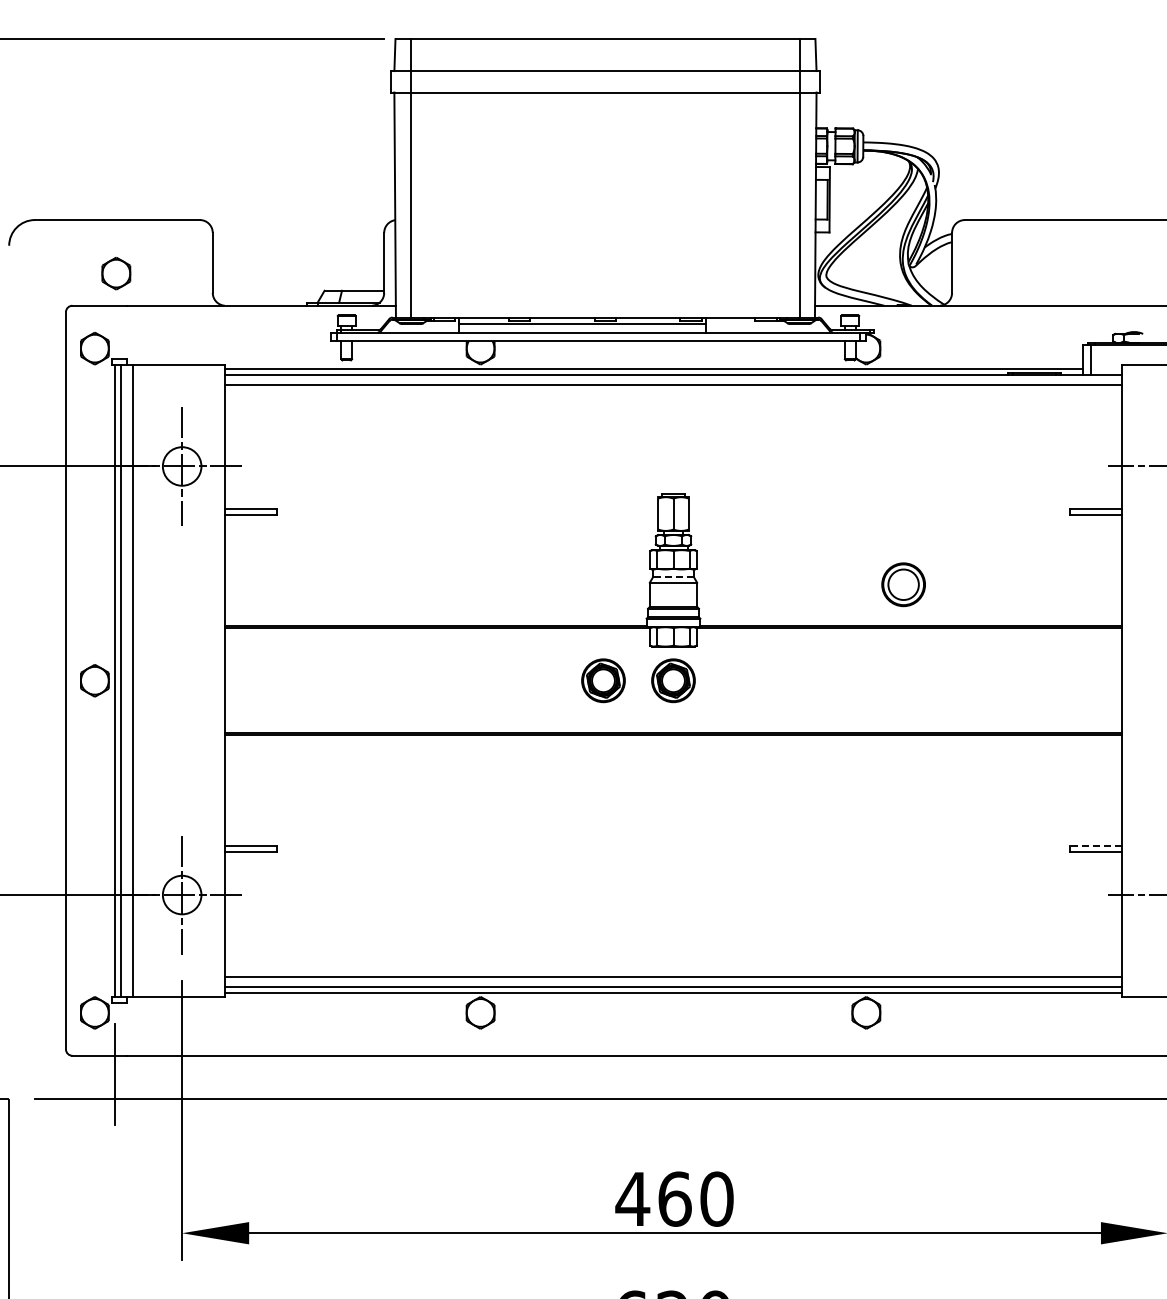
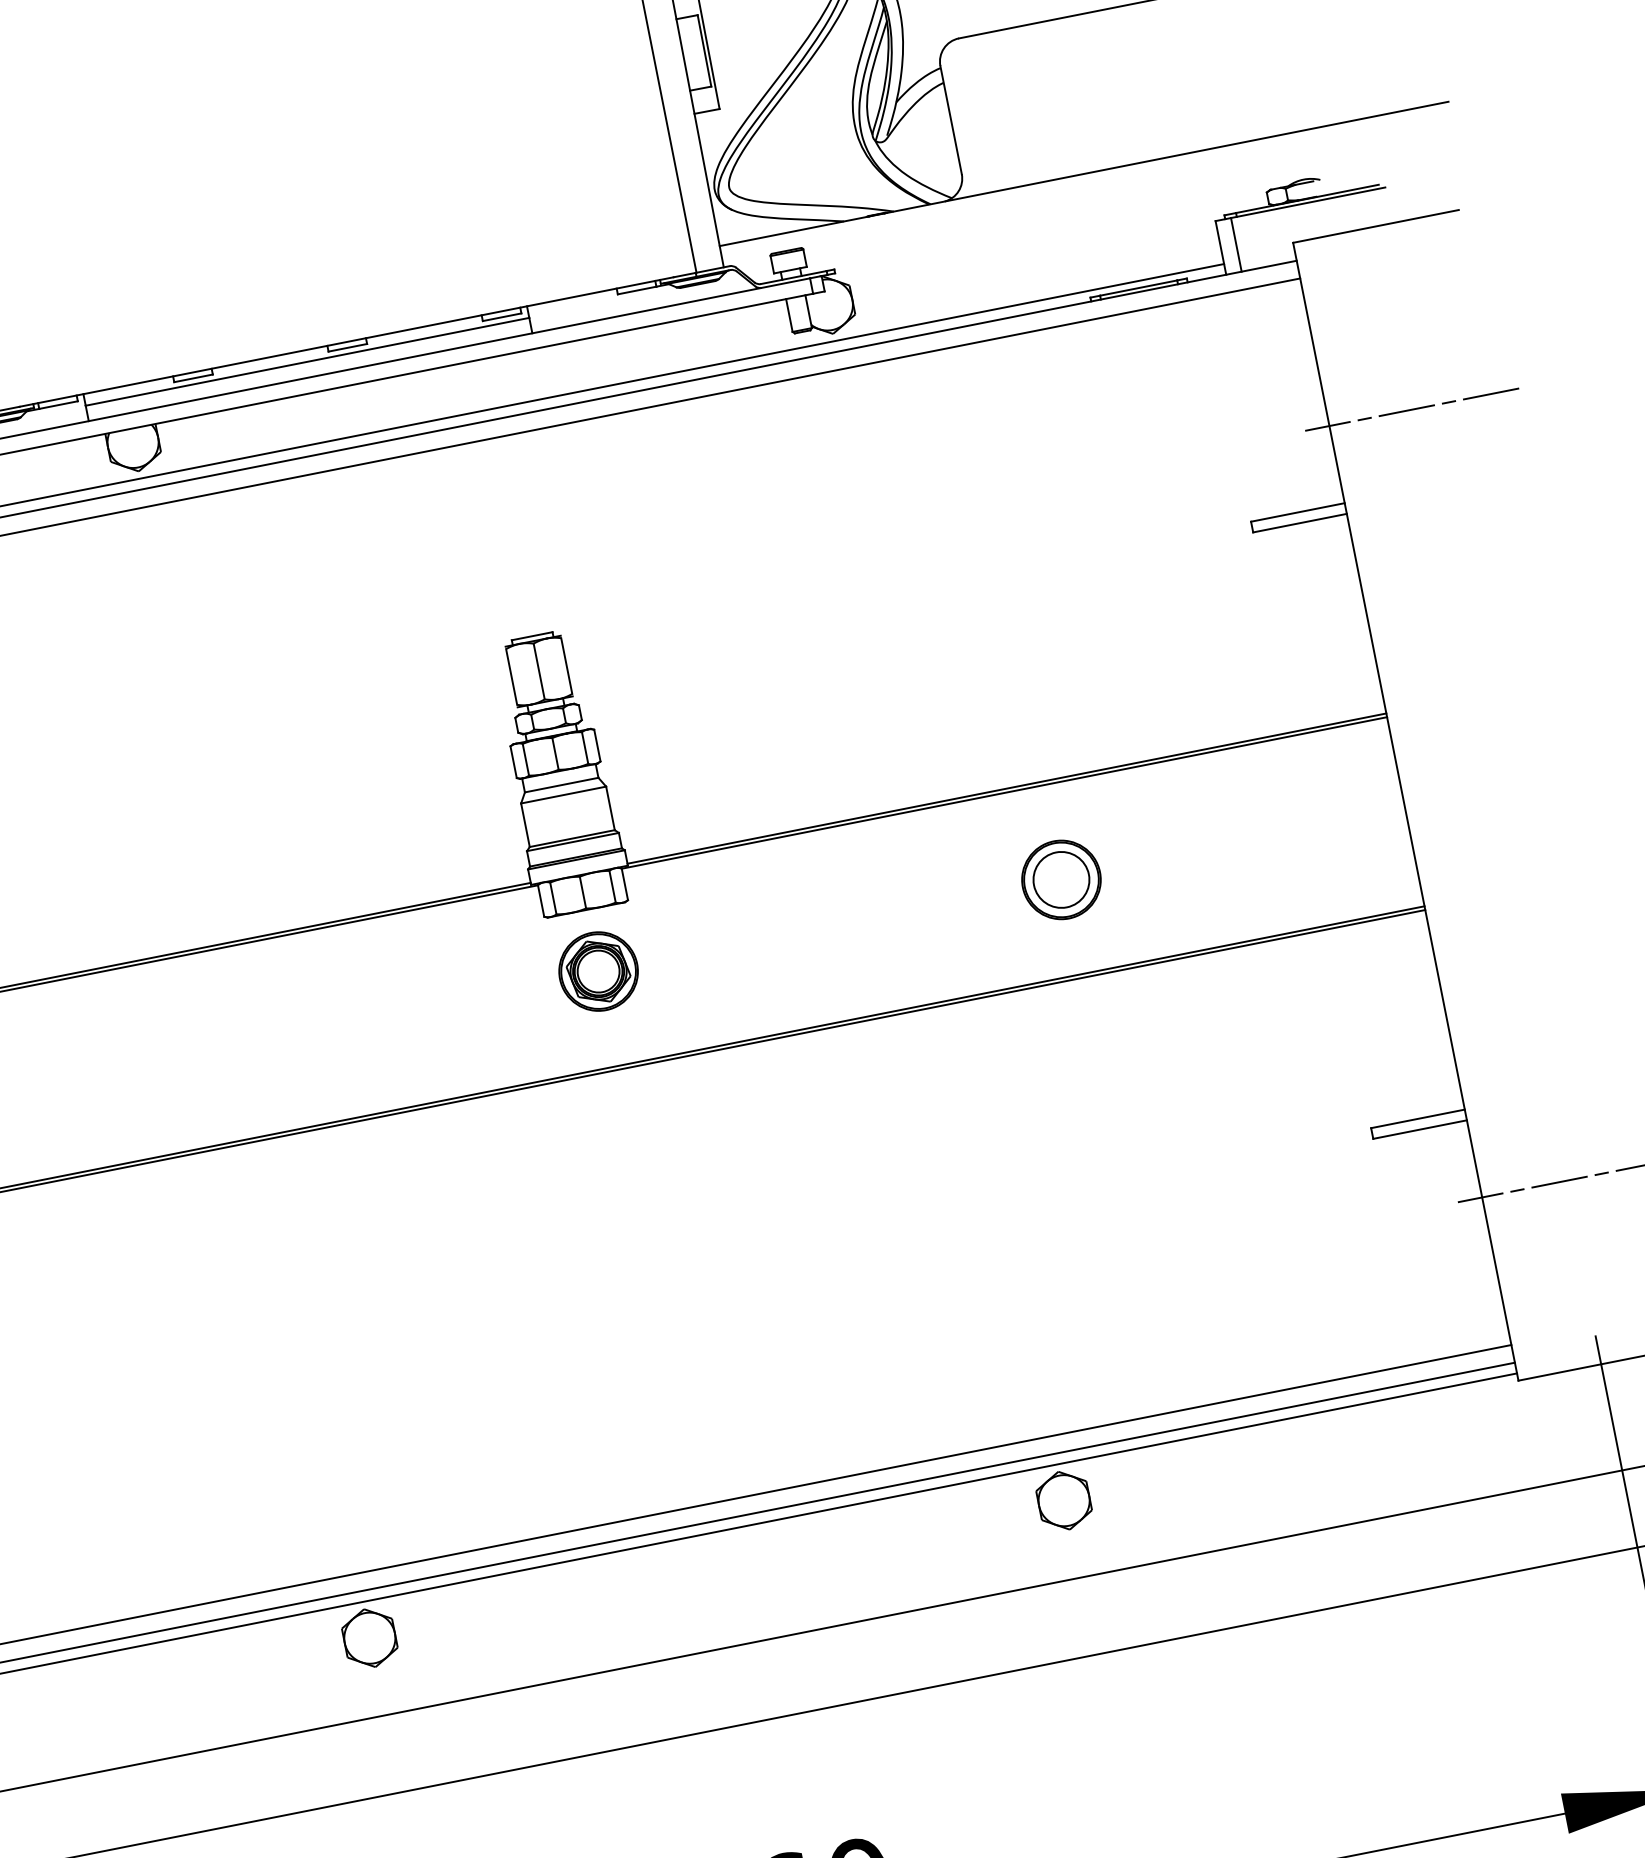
line: (673, 577) -> (561, 785), dashed -> solid
part: (903, 584) -> (1061, 879), moved
part: (603, 680) -> (472, 996), removed
line: (1095, 846) -> (1417, 1119), dashed -> solid

